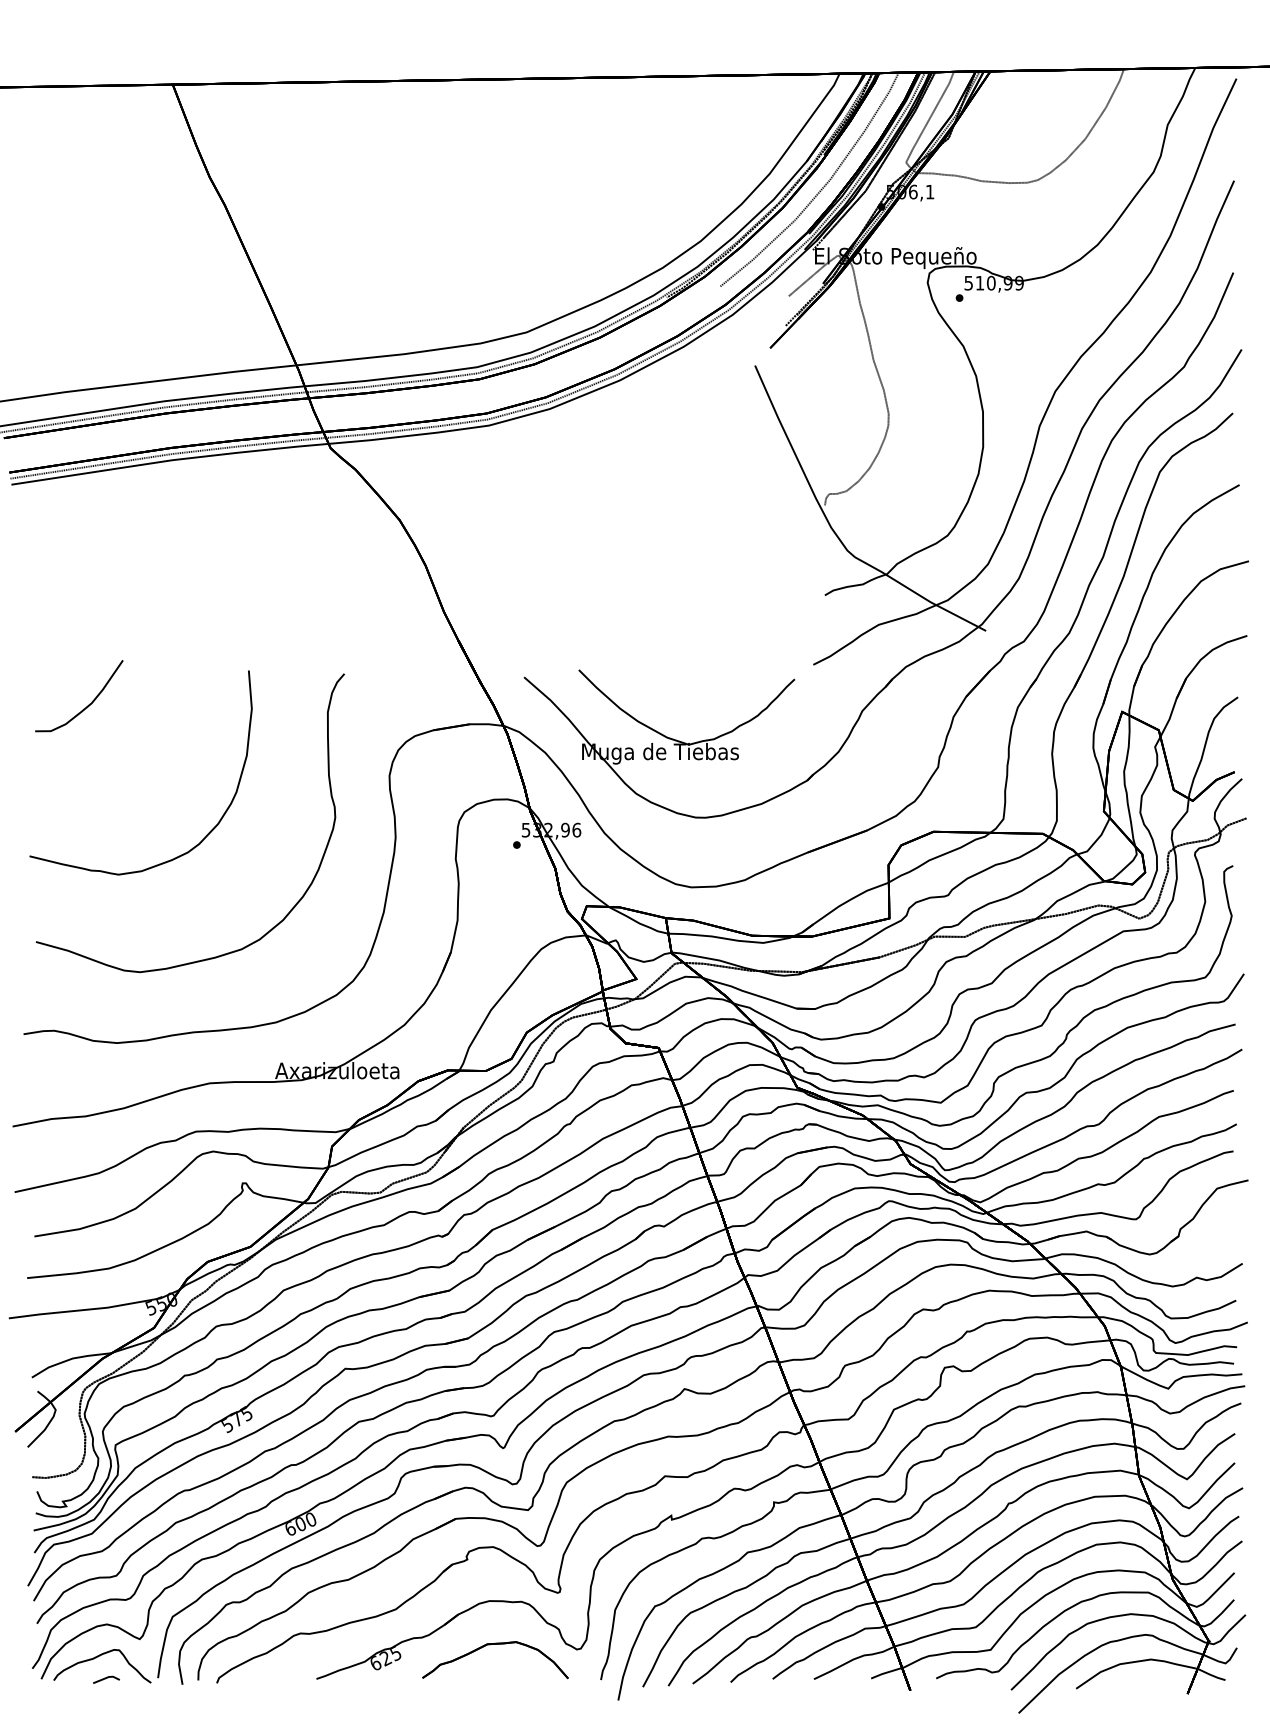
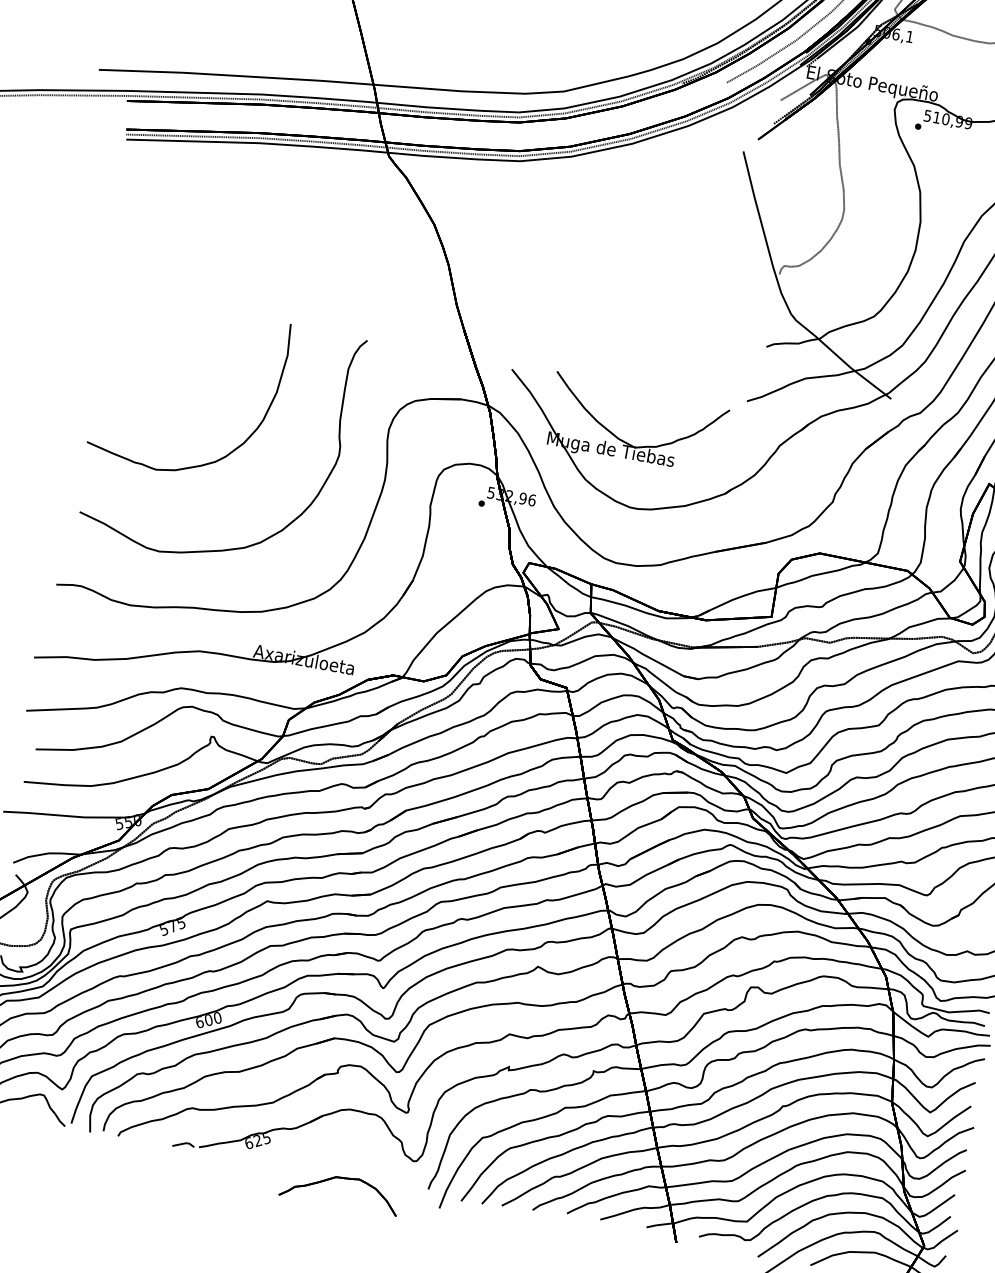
part: (88, 704) -> (156, 328), removed
part: (490, 1645) -> (338, 1178), moved
line: (106, 1678) -> (183, 1144), moved

